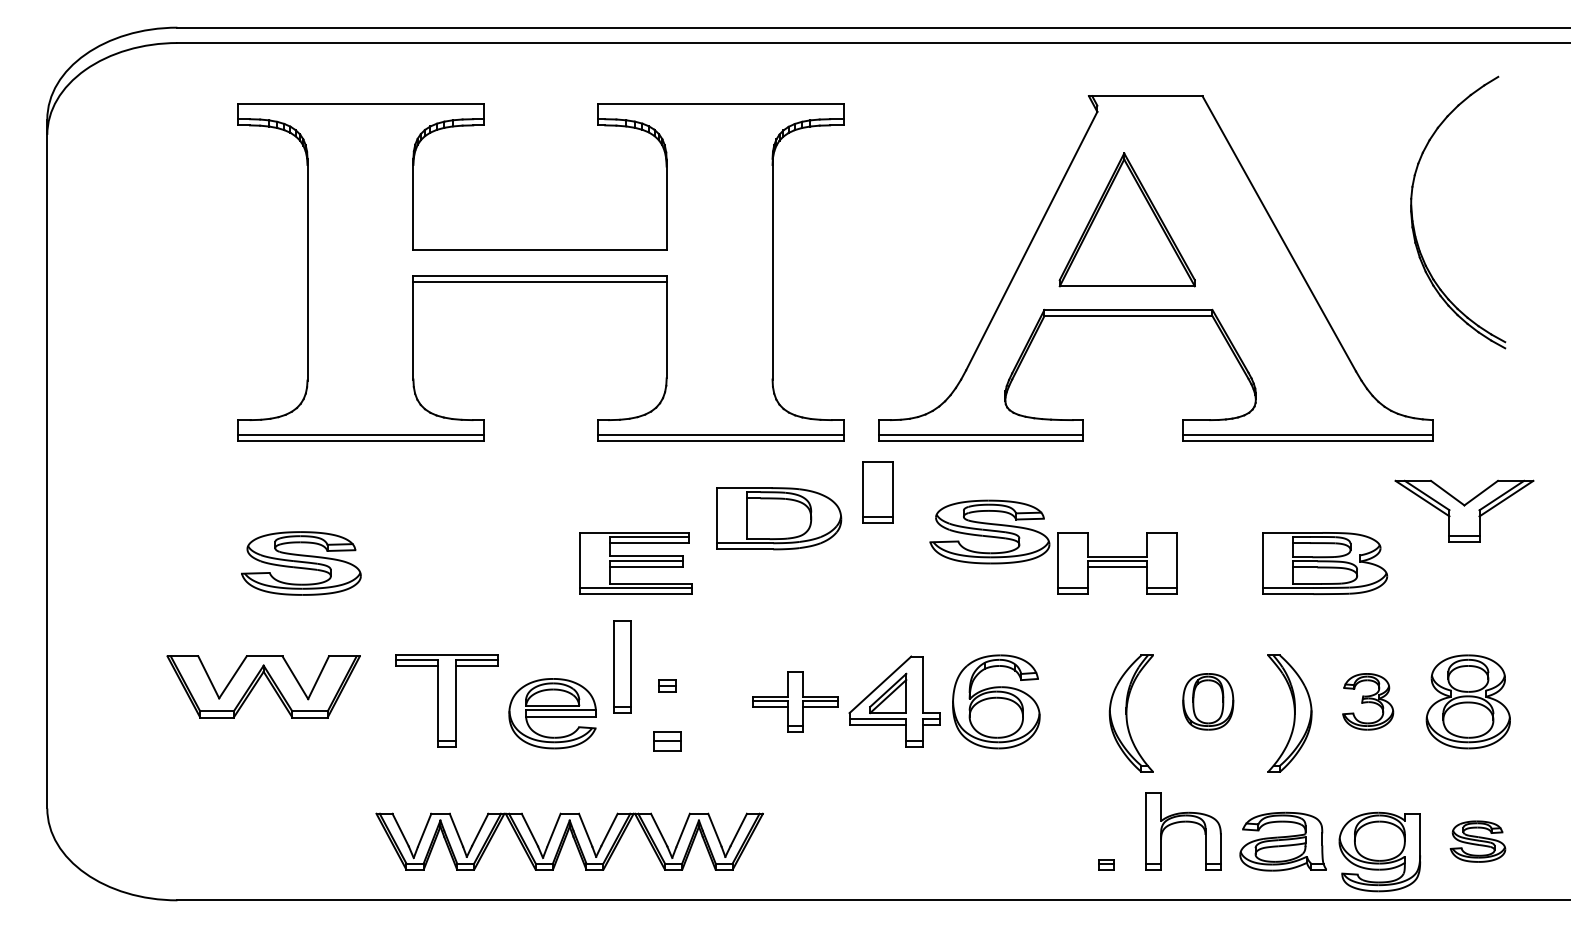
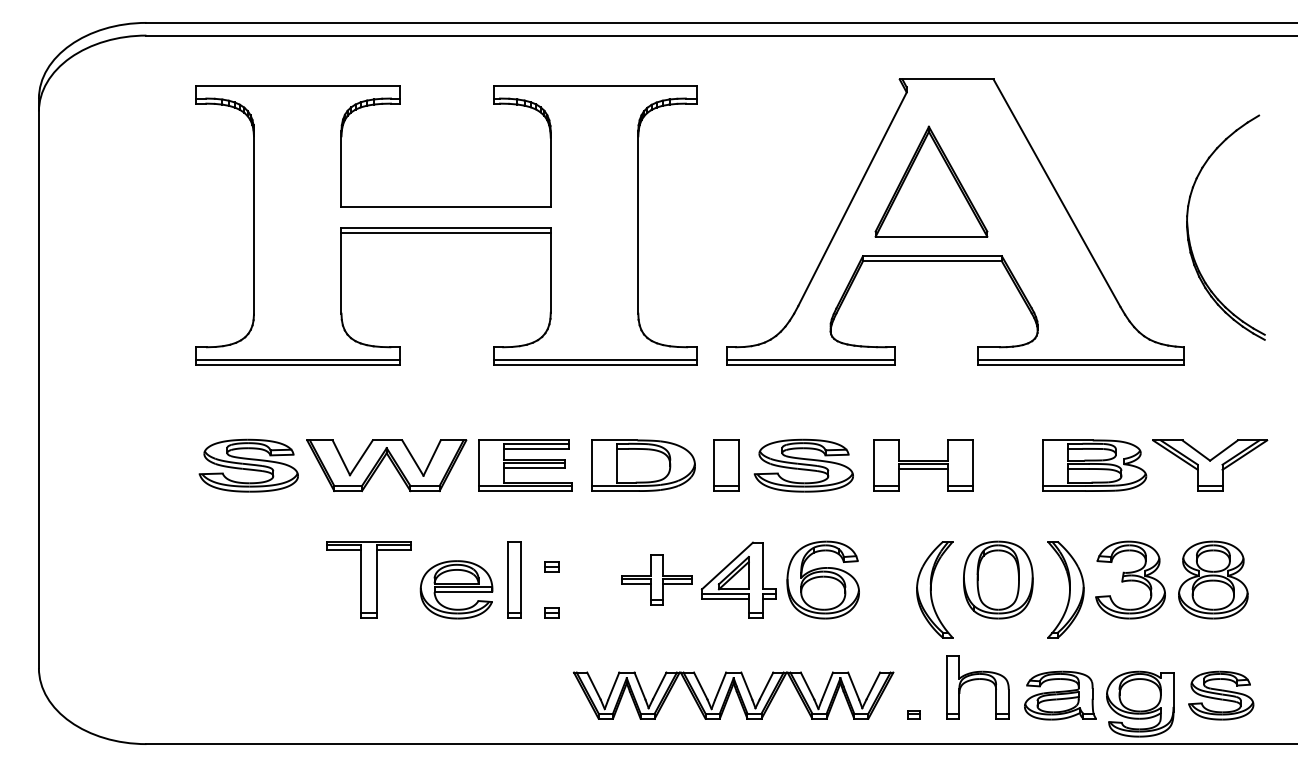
part: (1414, 220) -> (1189, 234), moved
part: (878, 491) -> (726, 465), moved
part: (1464, 511) -> (1210, 465), moved
part: (778, 518) -> (643, 465), moved
part: (989, 531) -> (803, 465), moved
part: (622, 667) -> (514, 579), moved
part: (263, 686) -> (386, 465), moved
part: (1208, 701) -> (998, 579), size x1.67
part: (1368, 701) -> (1130, 579), size x1.67
part: (667, 741) -> (551, 612), size x0.62
part: (569, 841) -> (733, 695), moved
part: (1478, 841) -> (1221, 695), size x1.43

